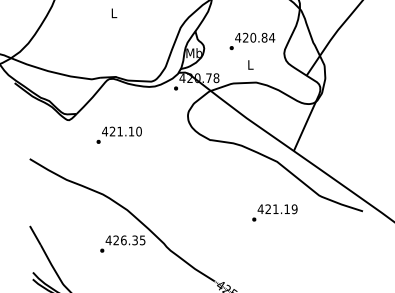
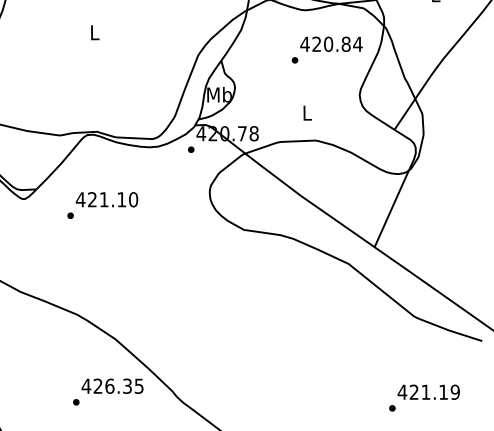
text: (252, 41) -> (327, 50), moved
text: (118, 134) -> (101, 204), moved
text: (274, 212) -> (423, 397), moved

